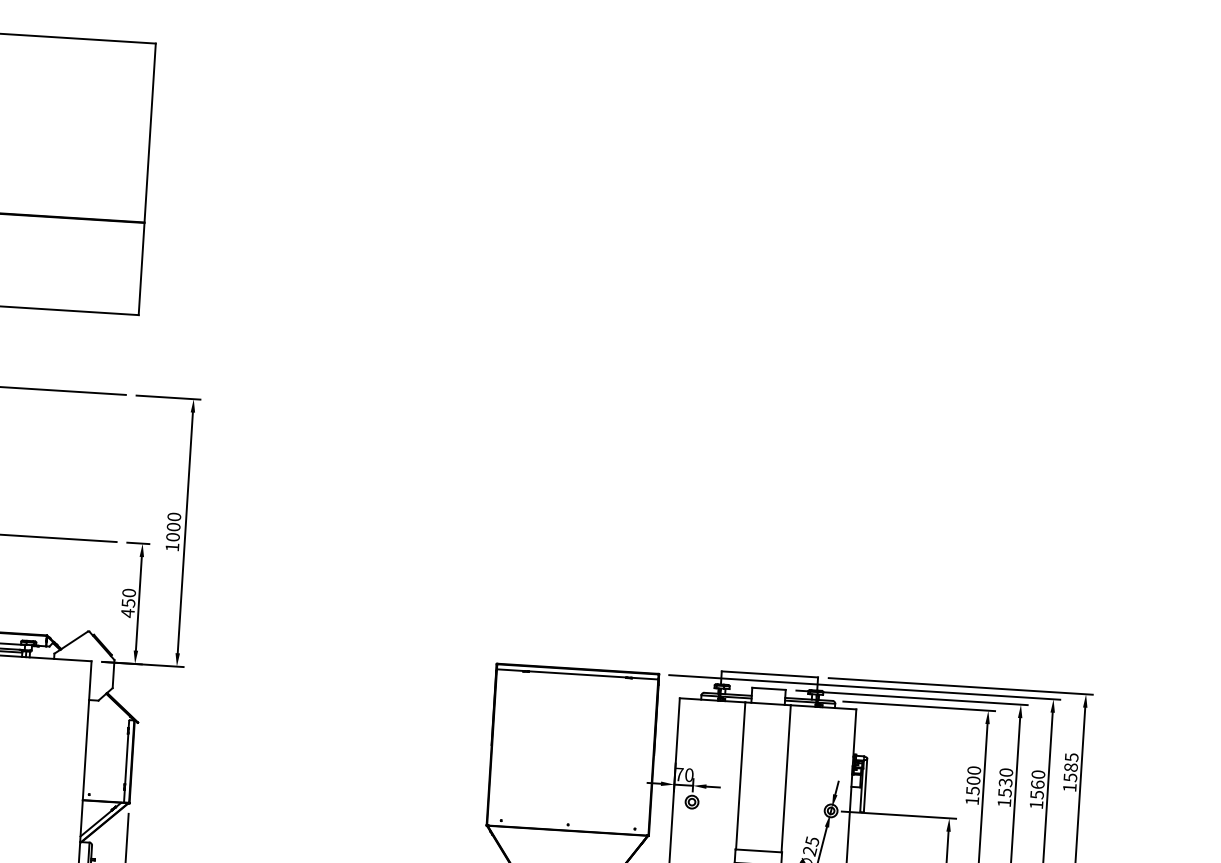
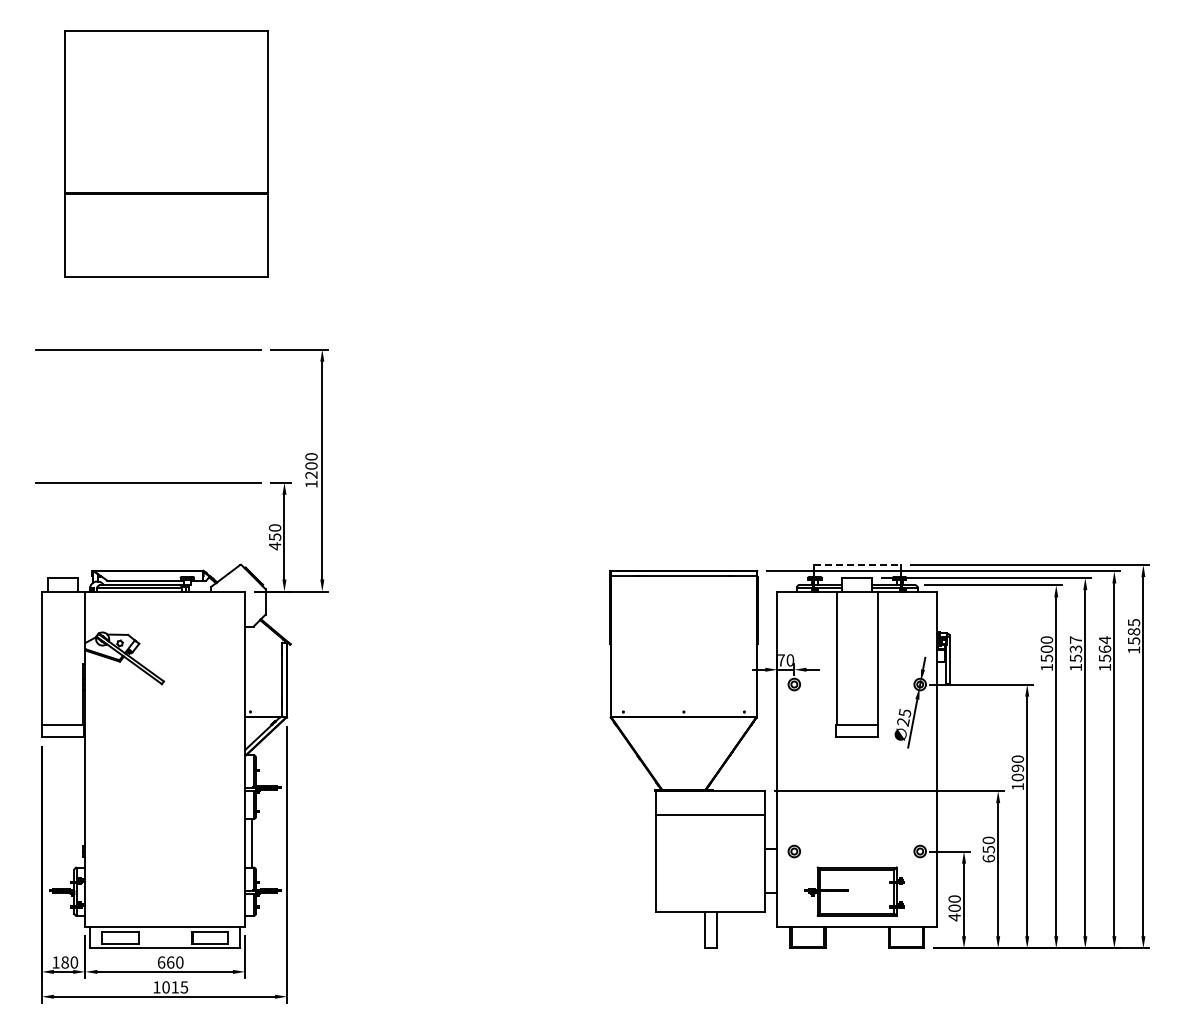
text: (173, 536) -> (311, 474), 1000 -> 1200
line: (770, 673) -> (857, 564), solid -> dashed
text: (1005, 771) -> (1075, 639), 1530 -> 1537
text: (1037, 775) -> (1104, 640), 1560 -> 1564

